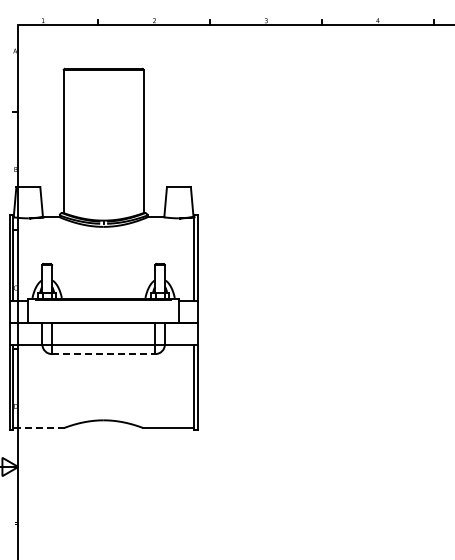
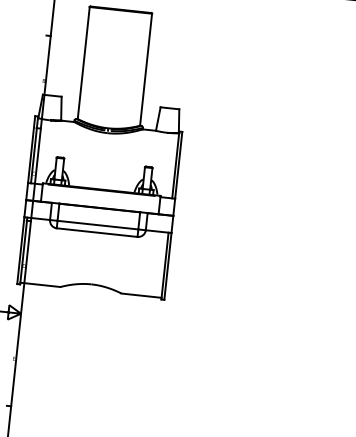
line: (103, 354) -> (96, 232), dashed -> solid
line: (38, 427) -> (40, 284), dashed -> solid

